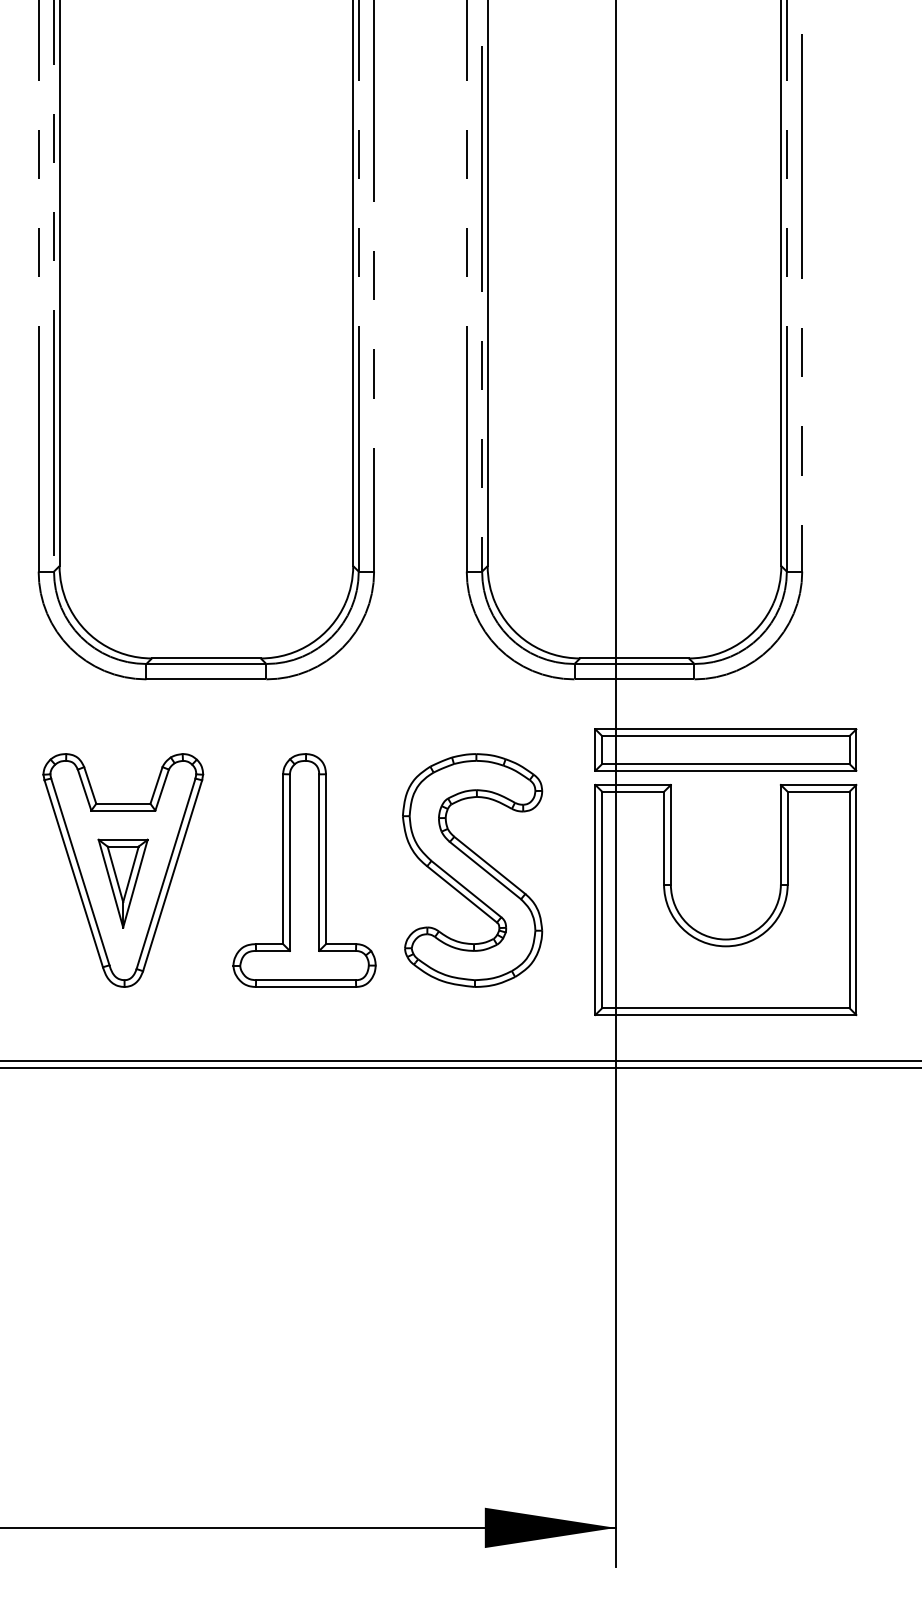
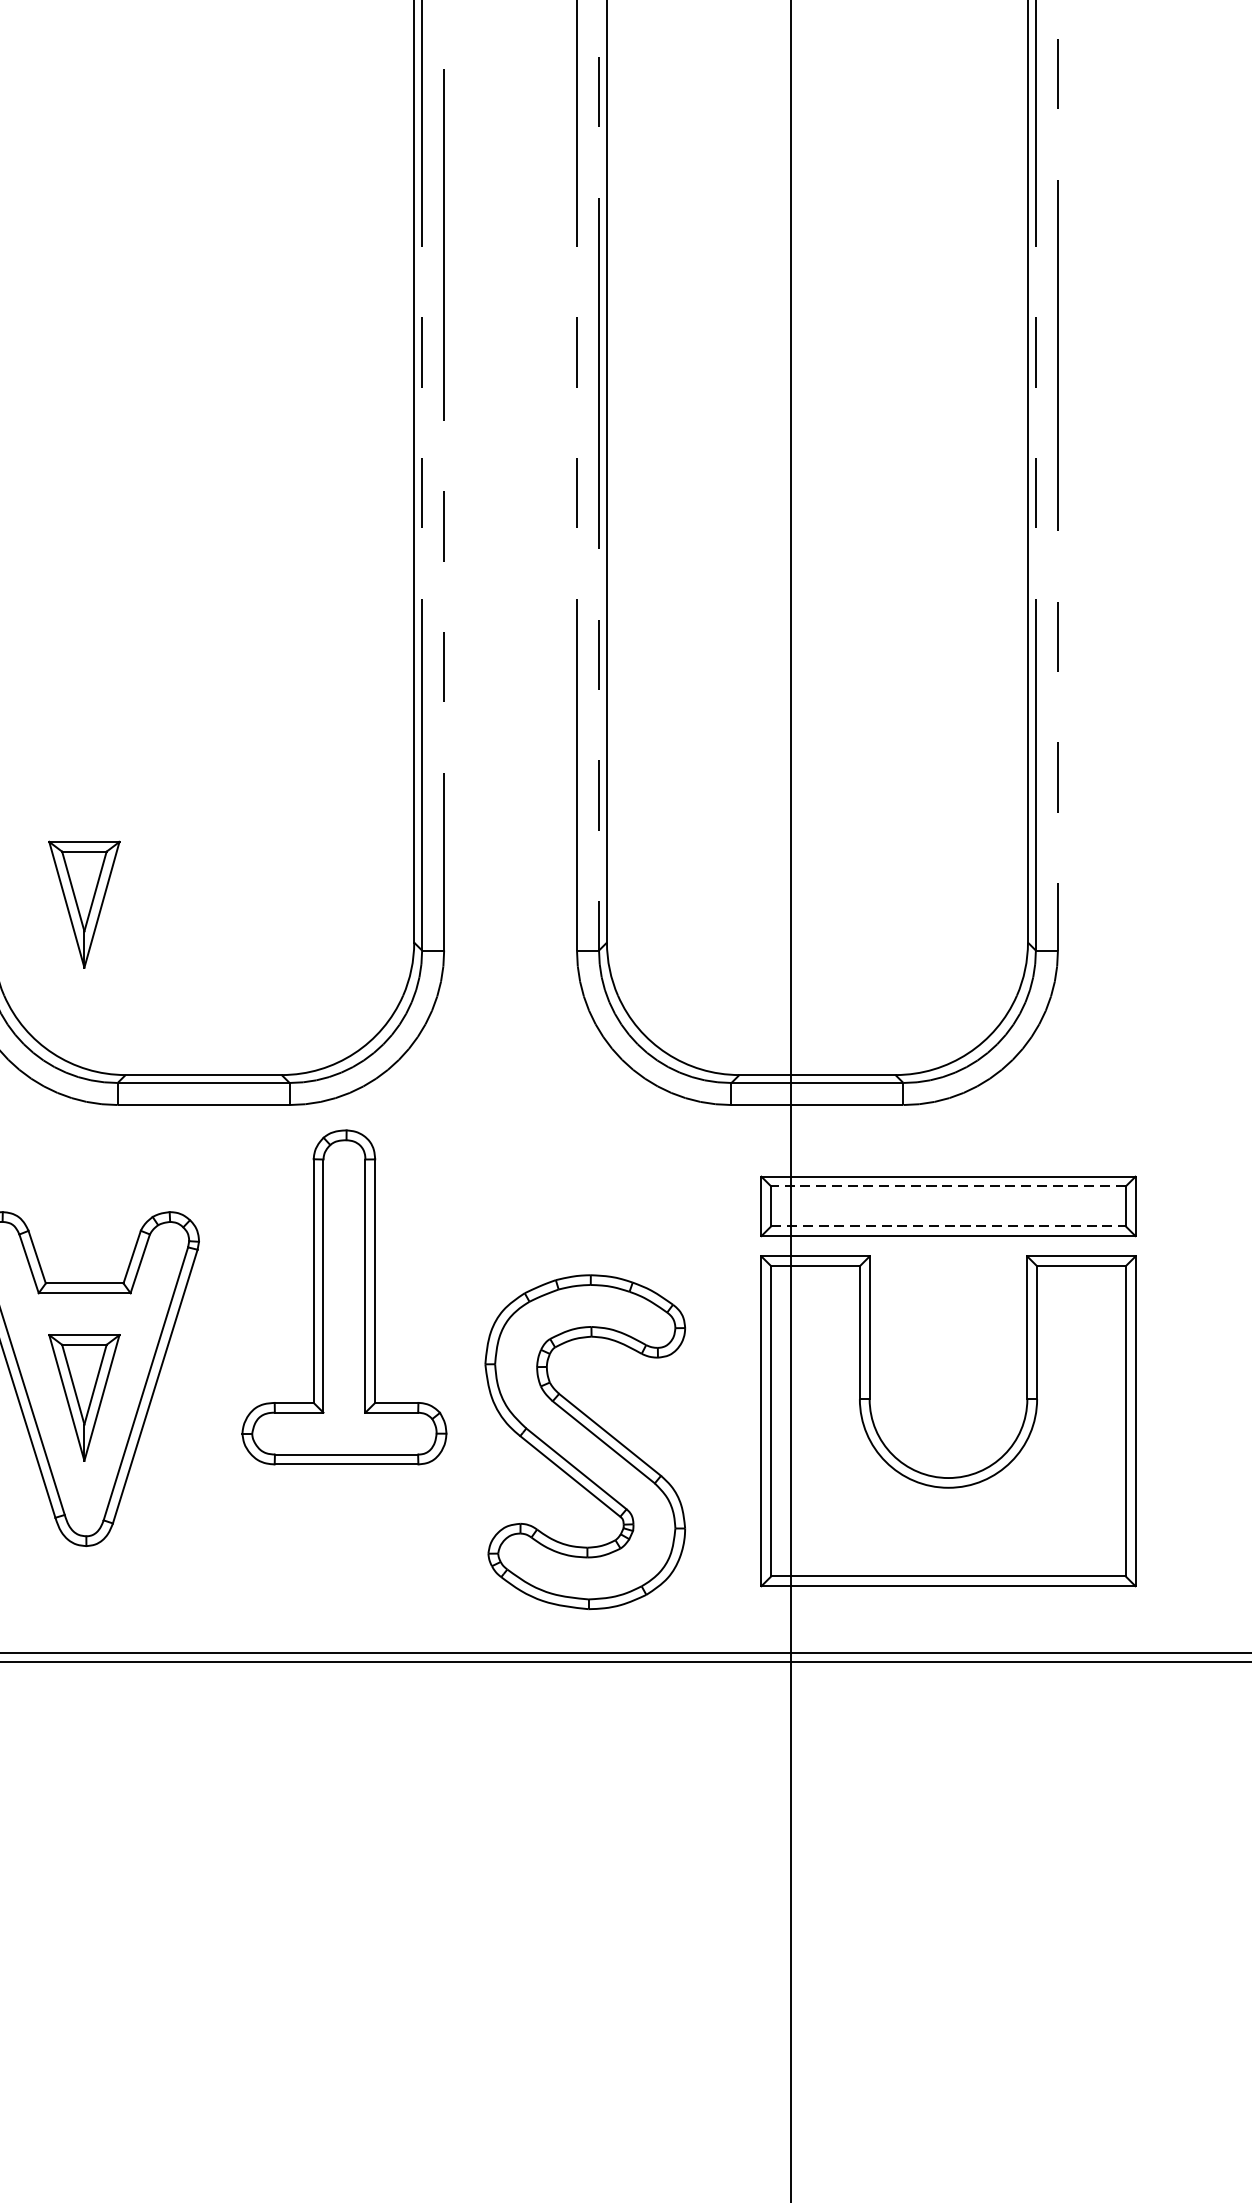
part: (122, 539) -> (83, 904), added
line: (725, 736) -> (947, 1186), solid -> dashed
line: (725, 763) -> (947, 1225), solid -> dashed
part: (304, 870) -> (344, 1297), moved
part: (472, 870) -> (585, 1442), moved

